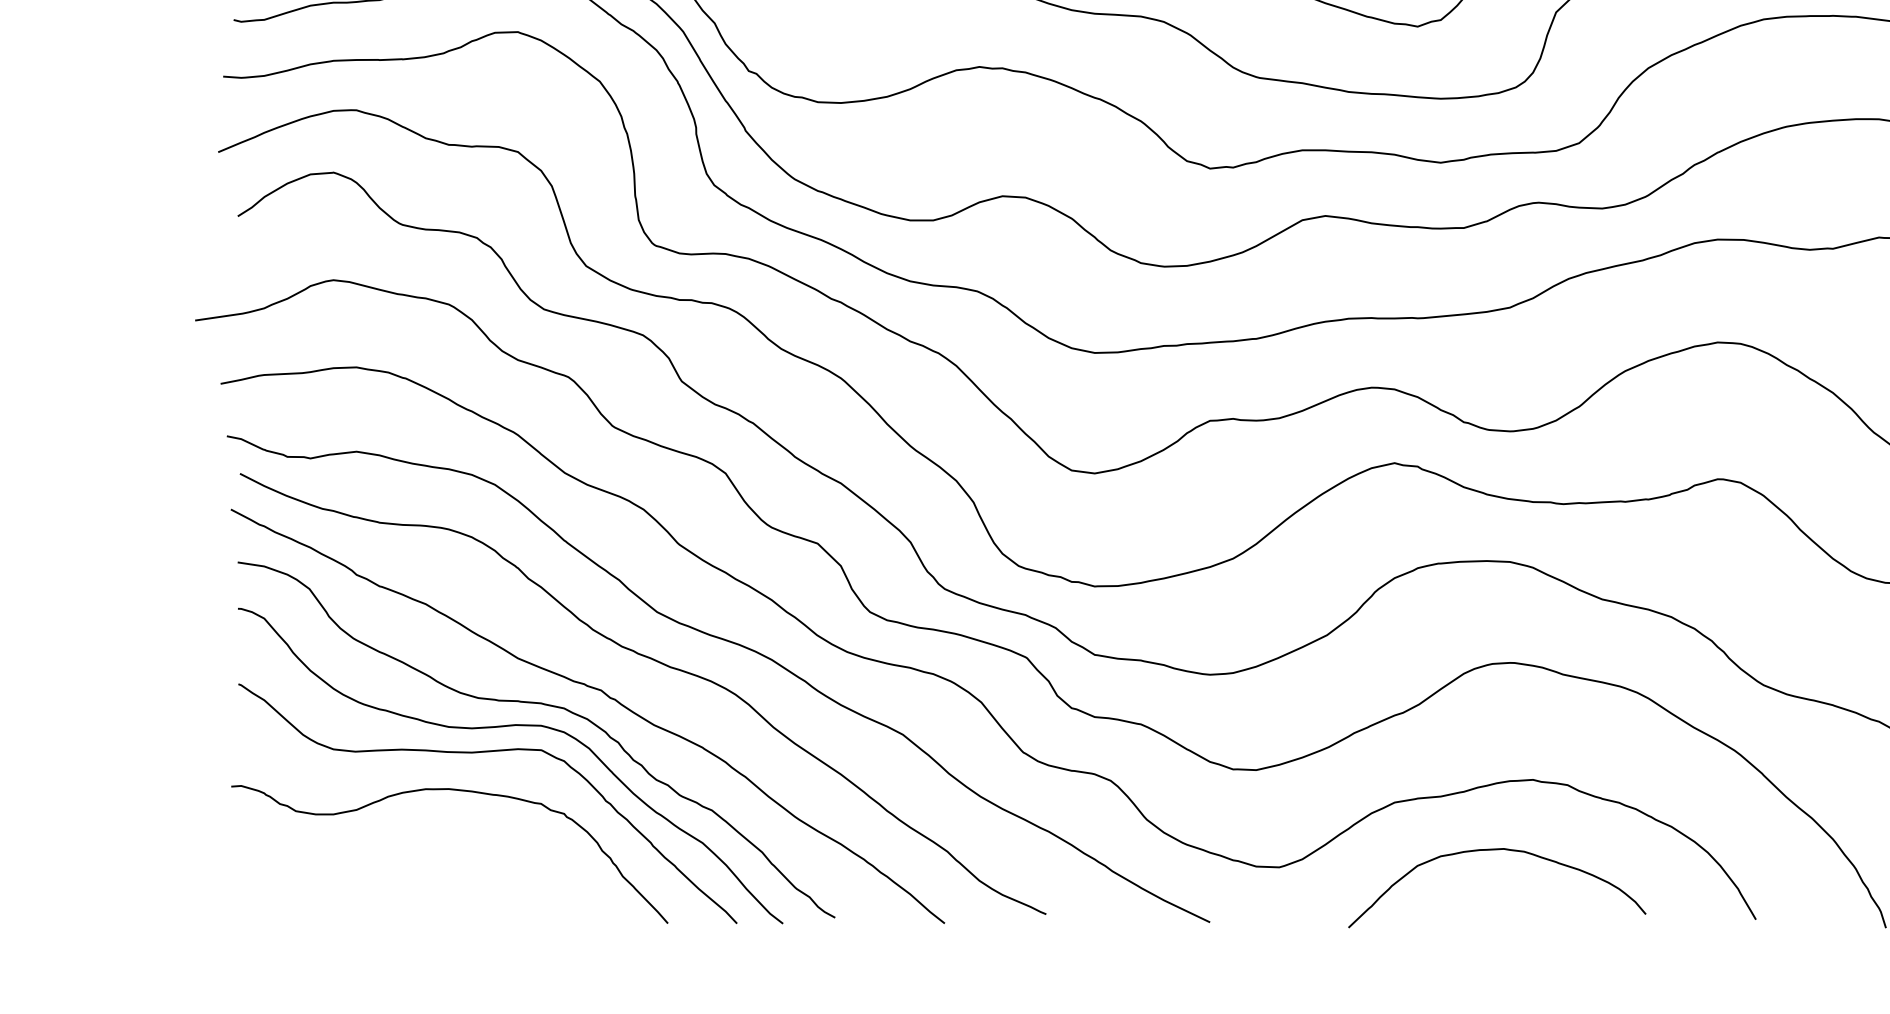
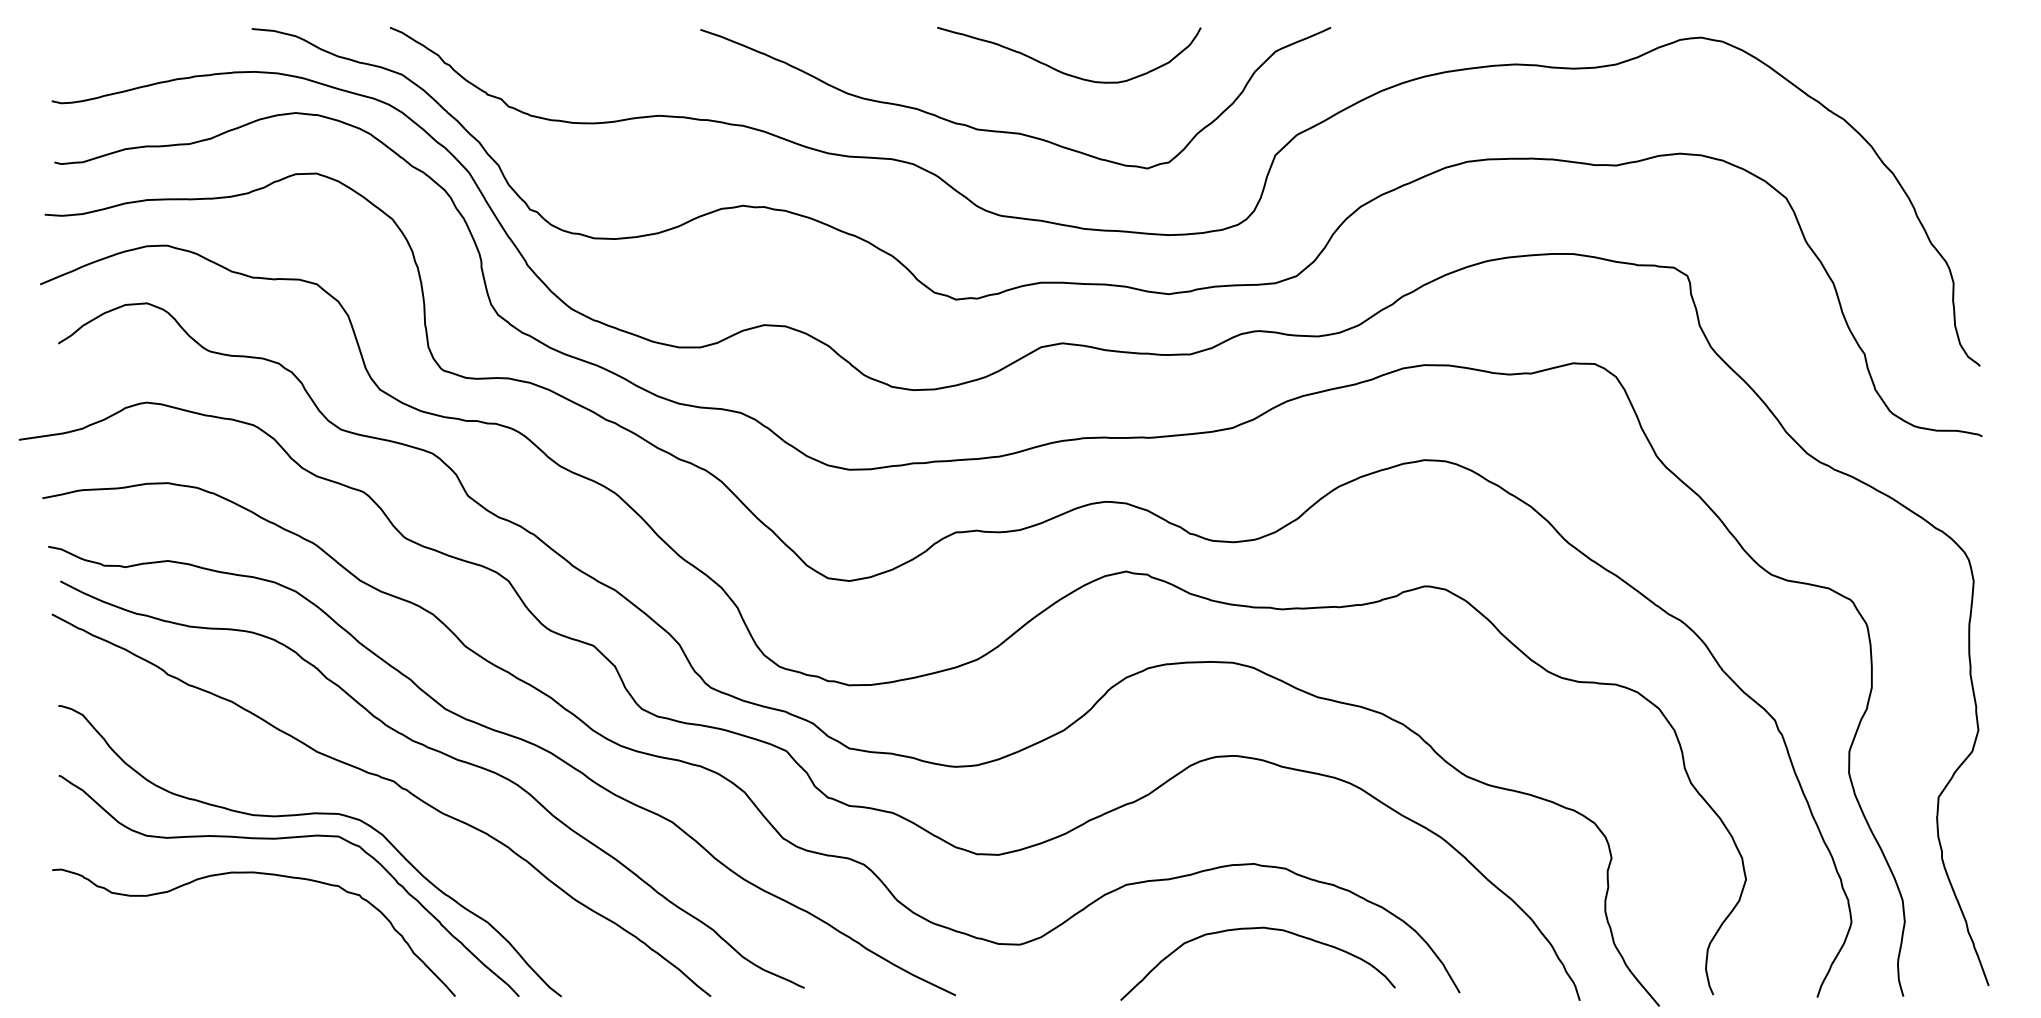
curve: (544, 705) -> (341, 795), removed
curve: (1493, 850) -> (1254, 929), moved

